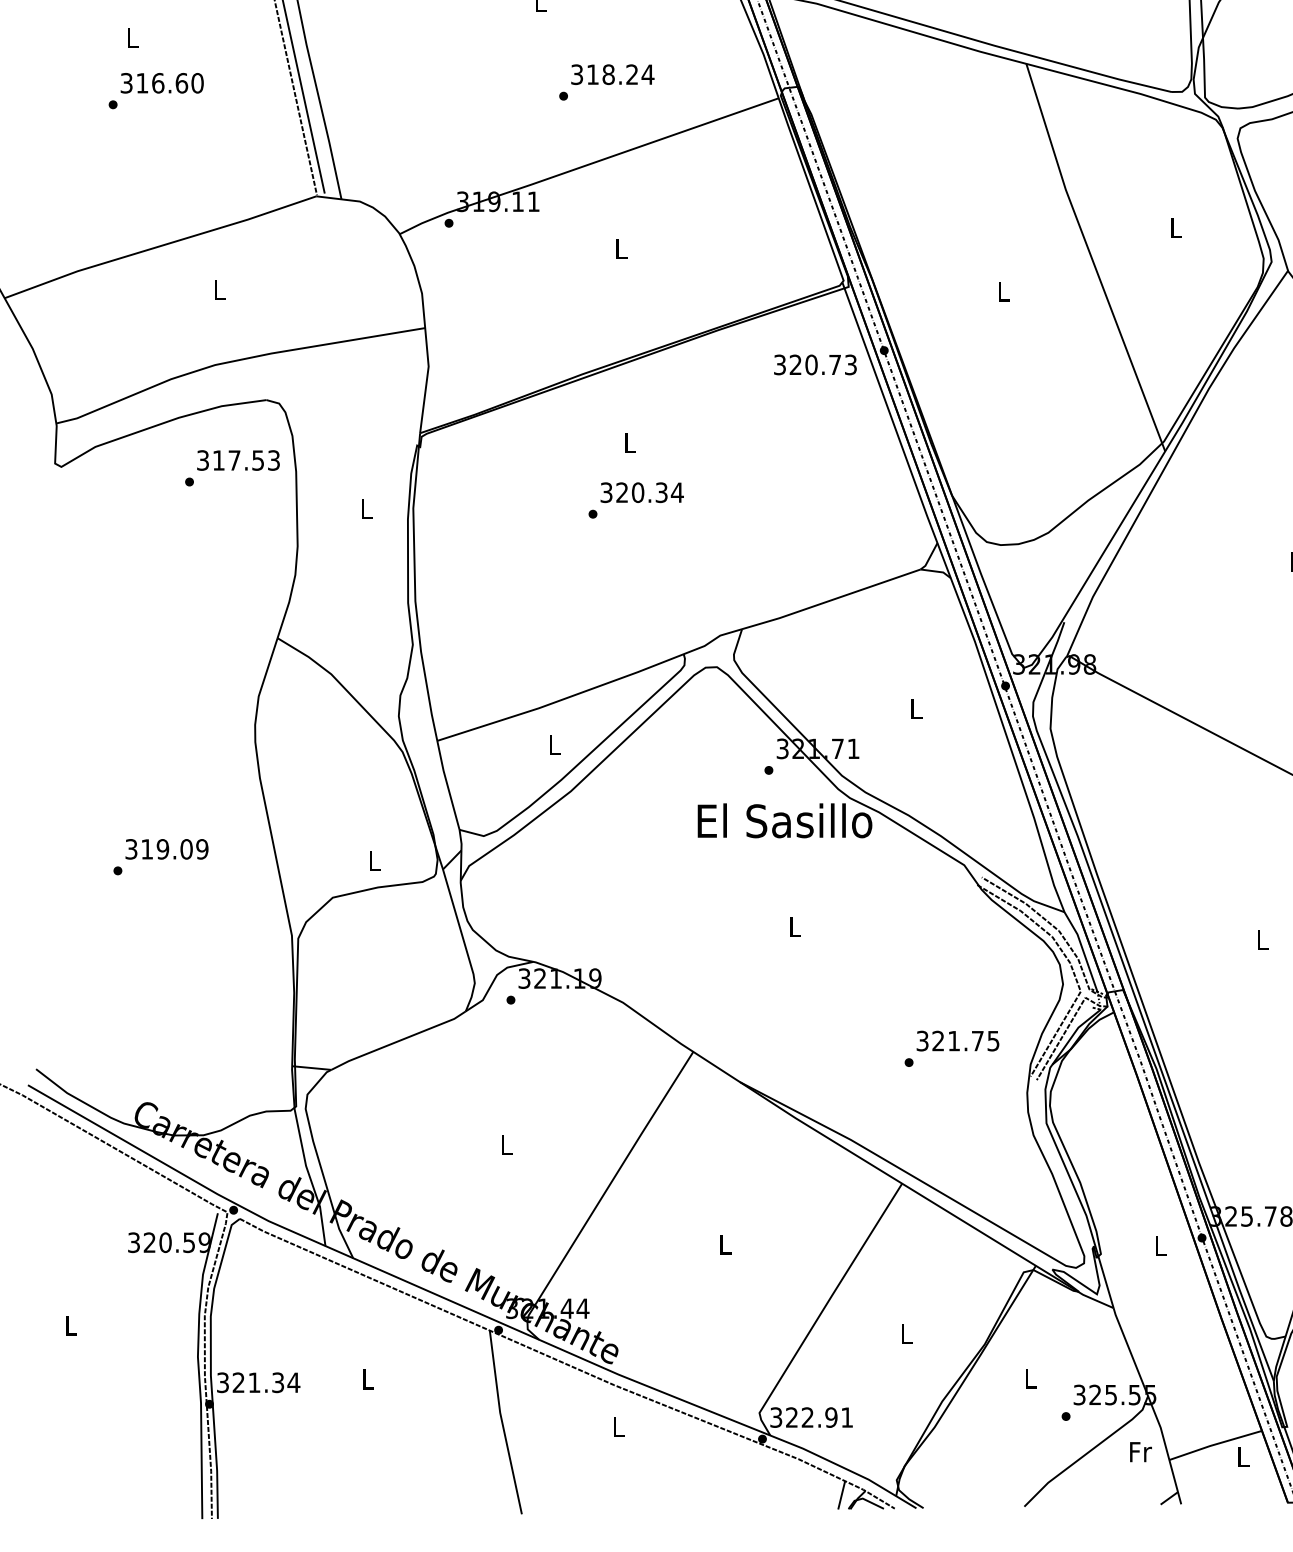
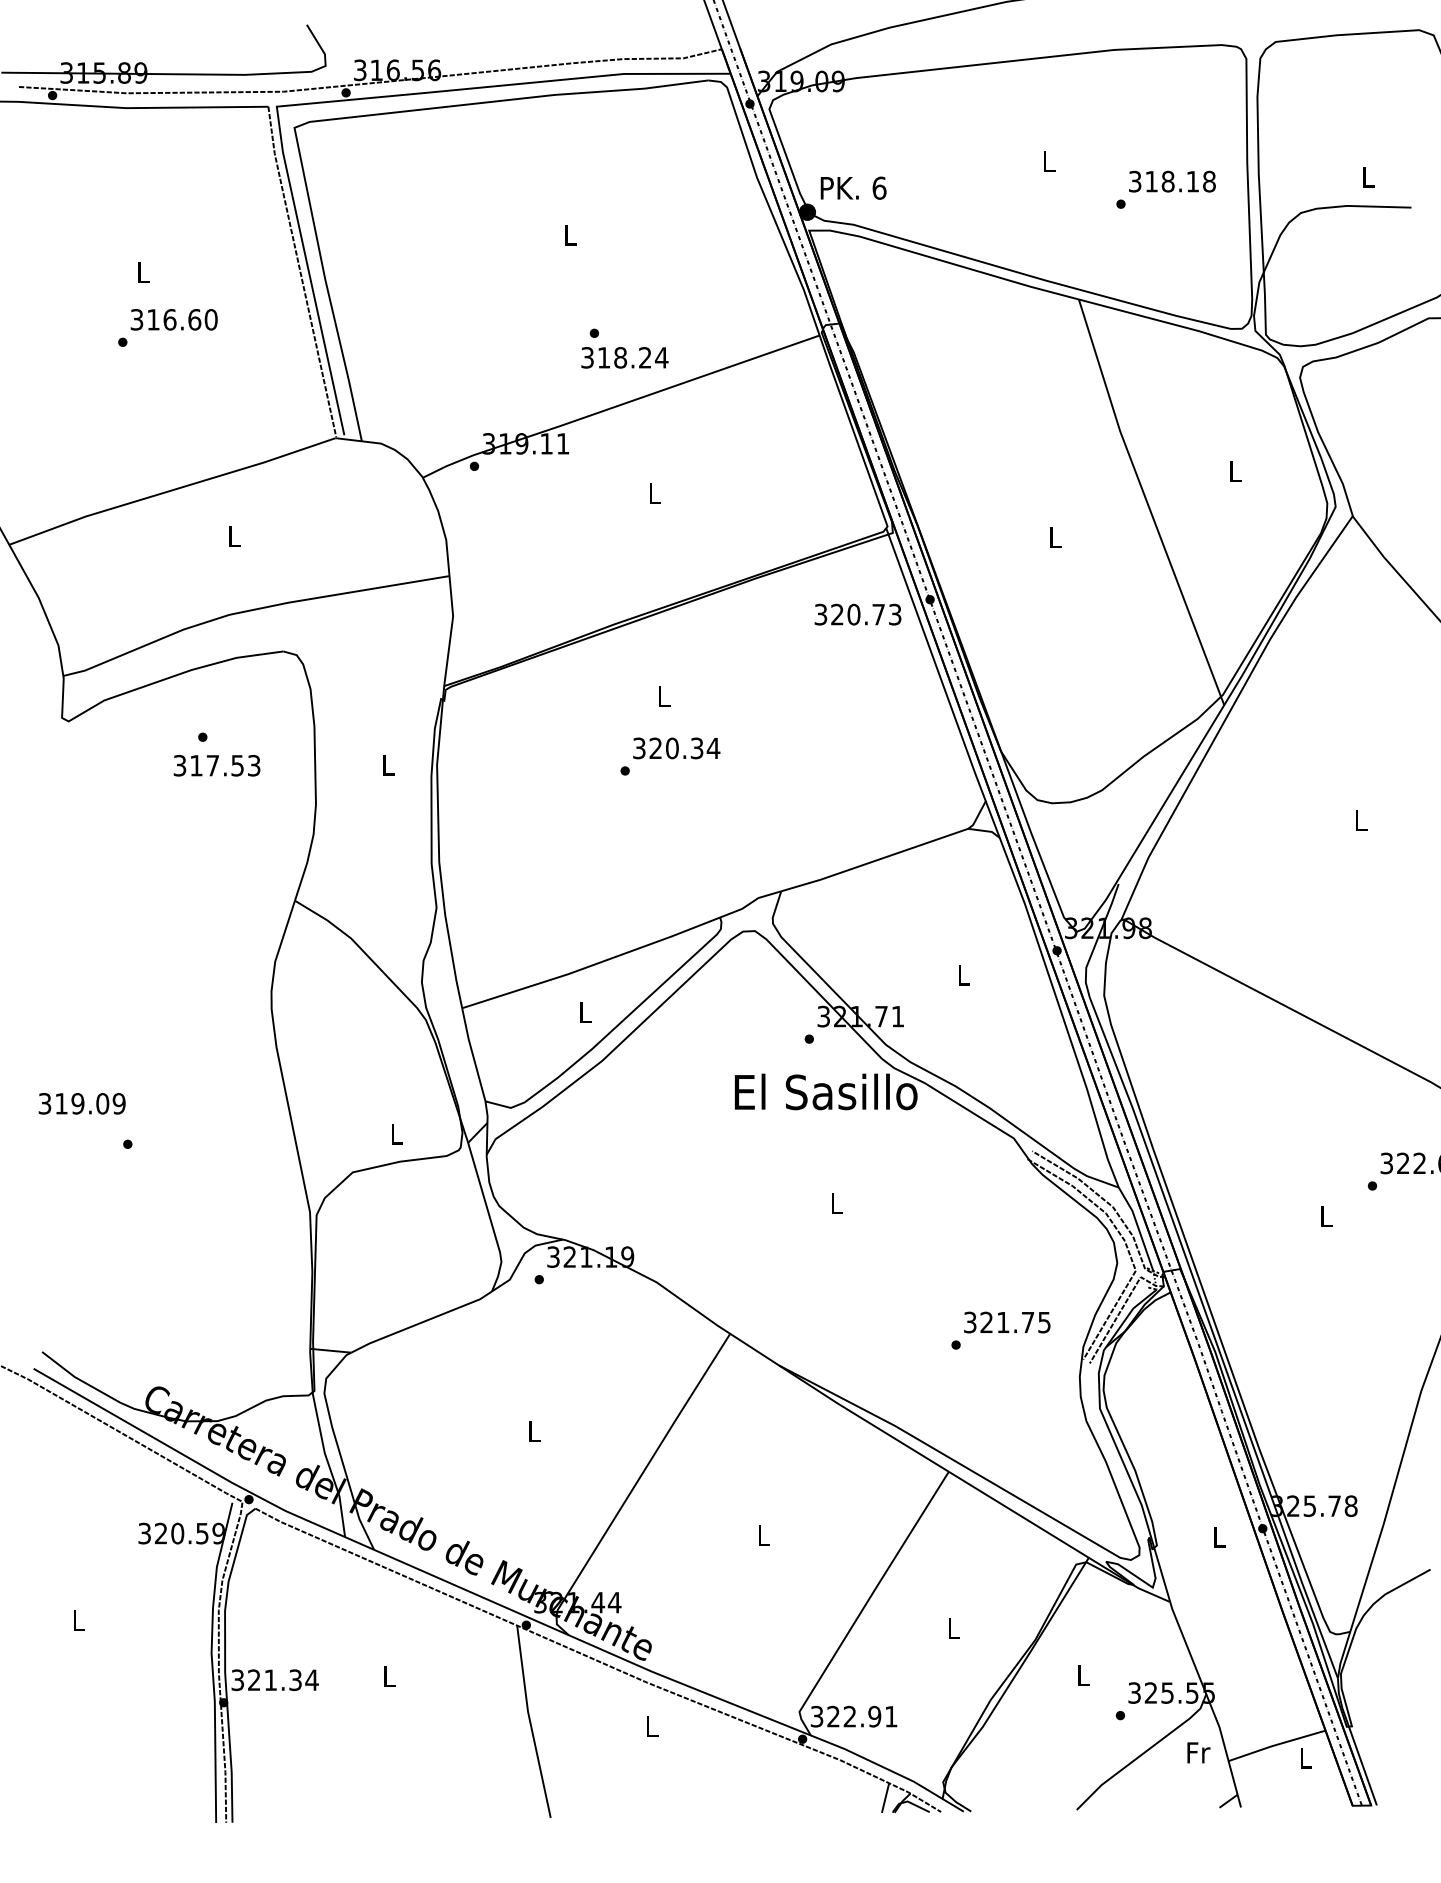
text: (612, 74) -> (624, 357), moved
text: (237, 460) -> (216, 765), moved
text: (166, 849) -> (81, 1103), moved

